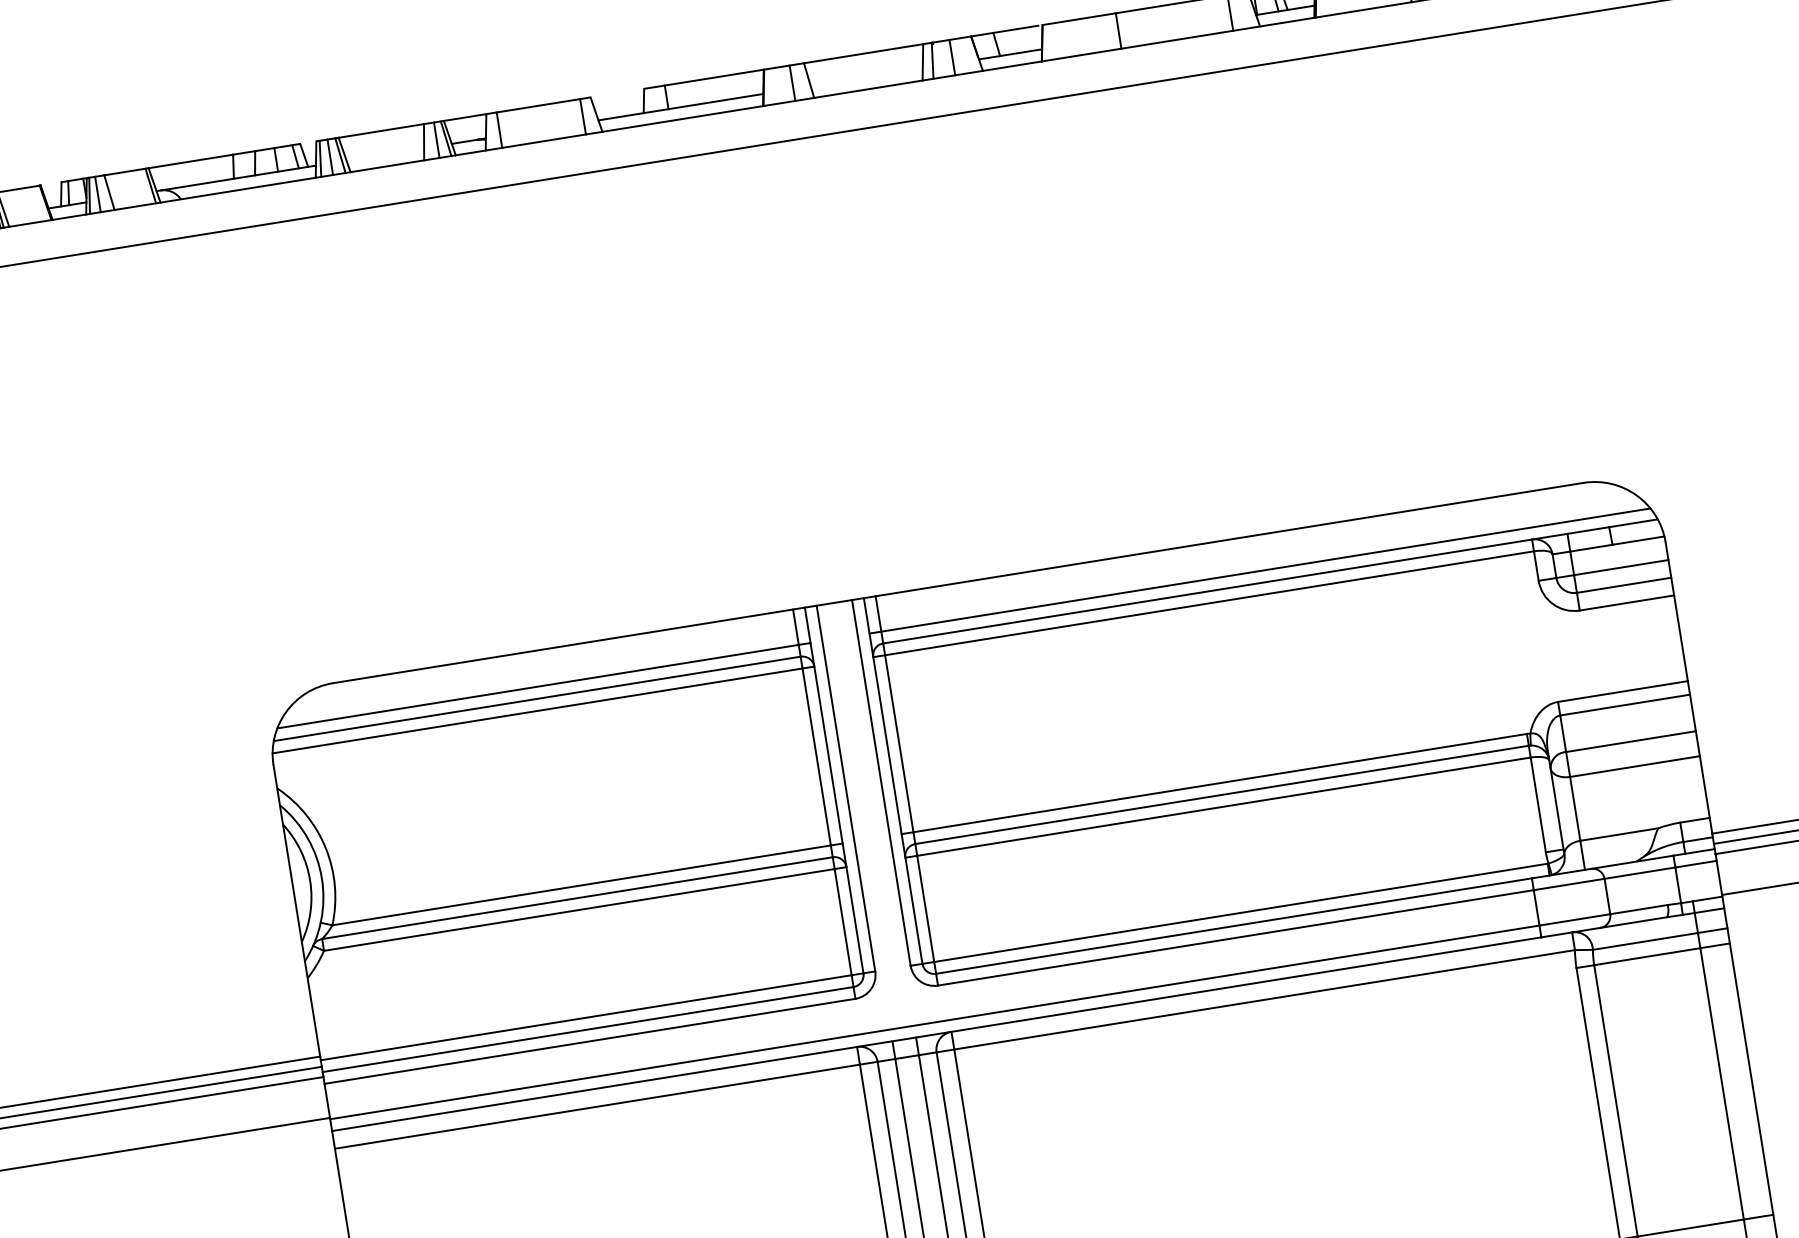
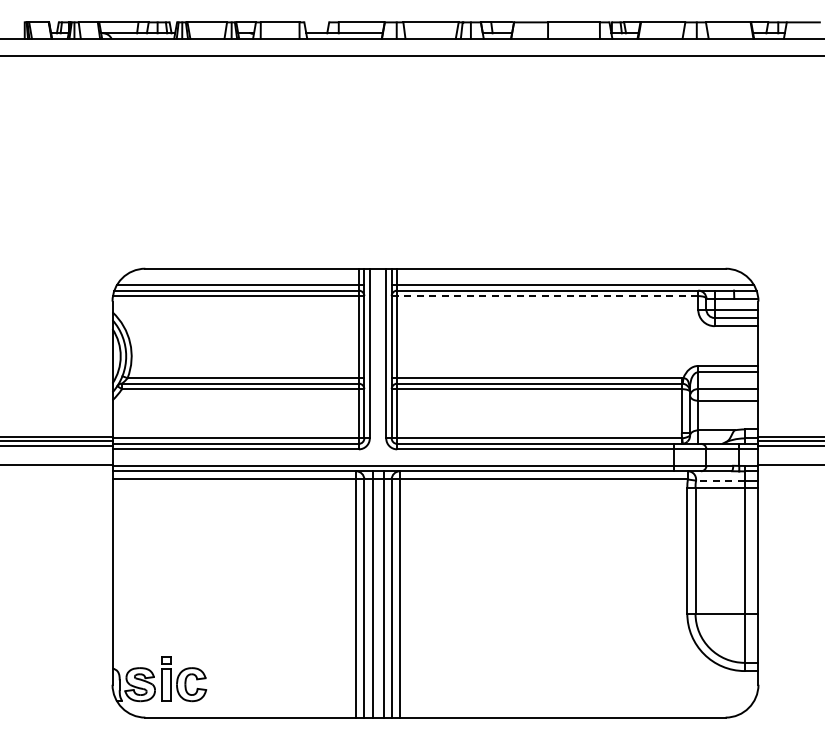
line: (1209, 604) -> (547, 296), solid -> dashed
line: (1643, 941) -> (719, 480), solid -> dashed

